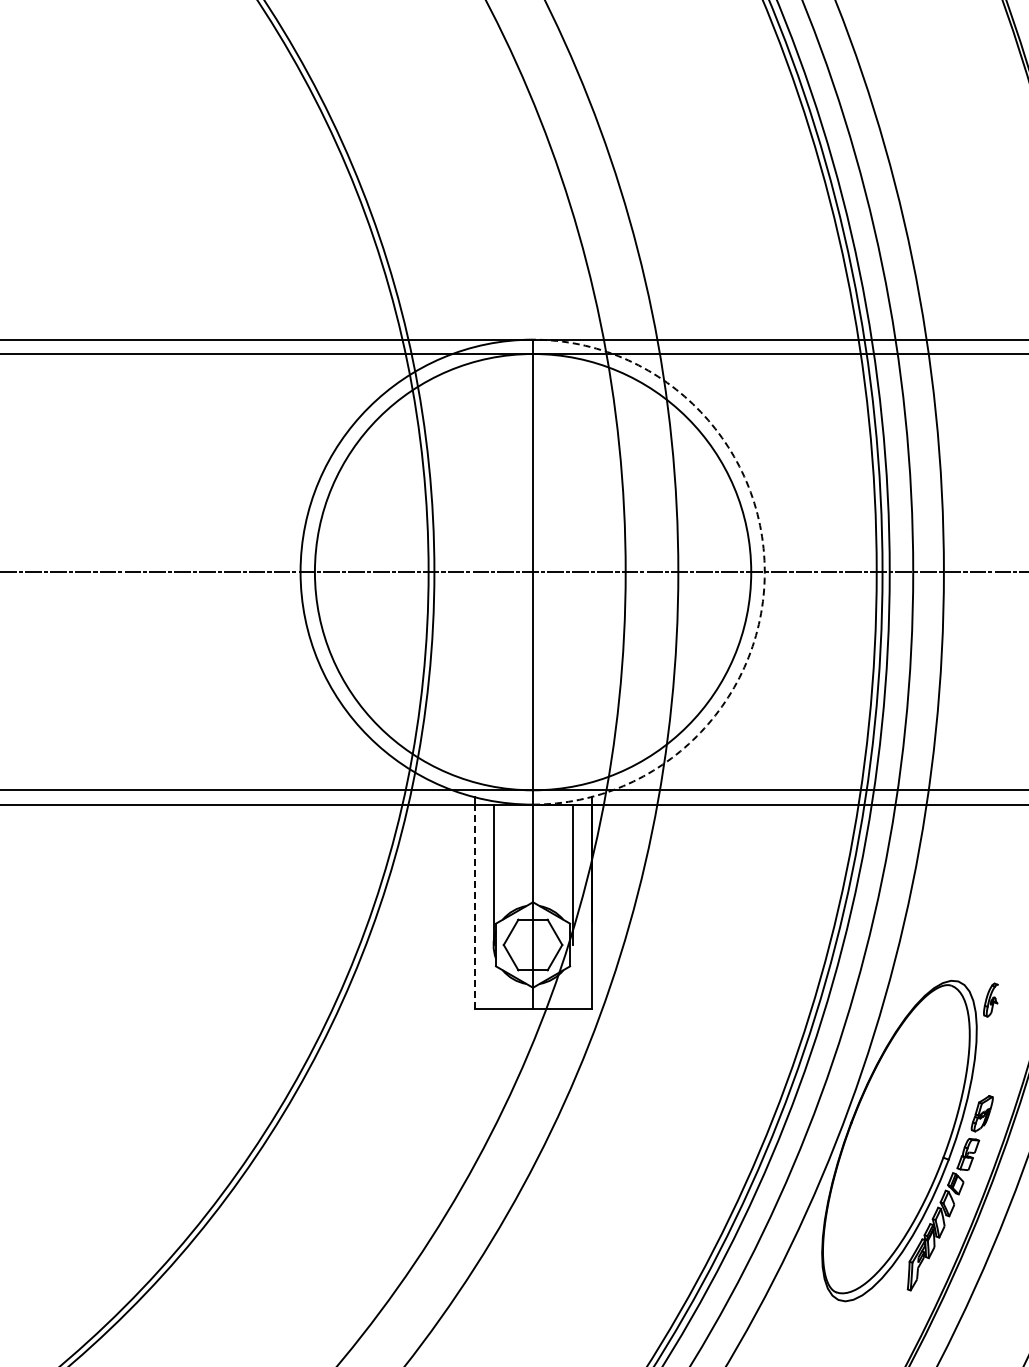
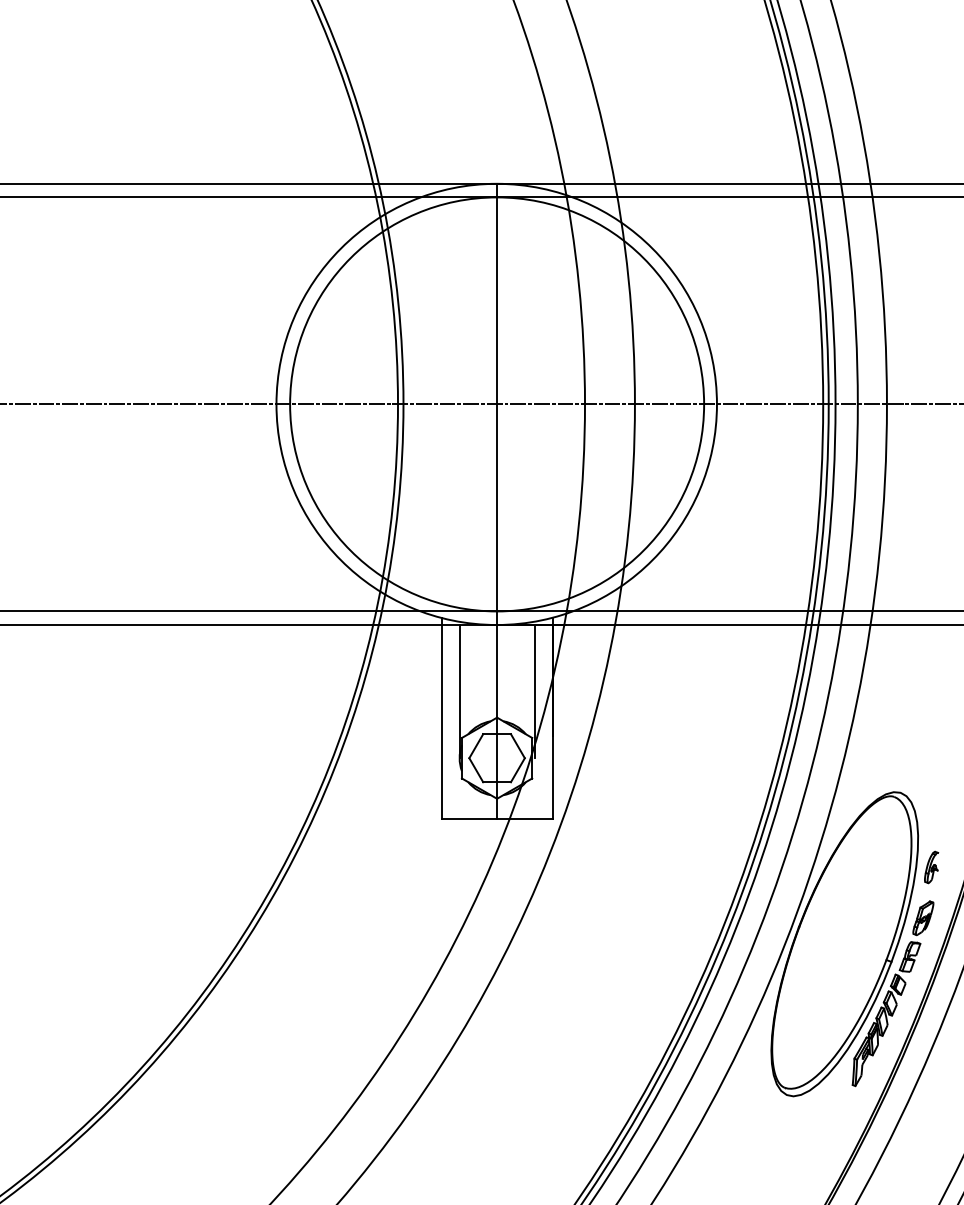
arc: (764, 572) -> (716, 404), dashed -> solid
line: (474, 906) -> (441, 721), dashed -> solid
part: (990, 999) -> (931, 866), moved

